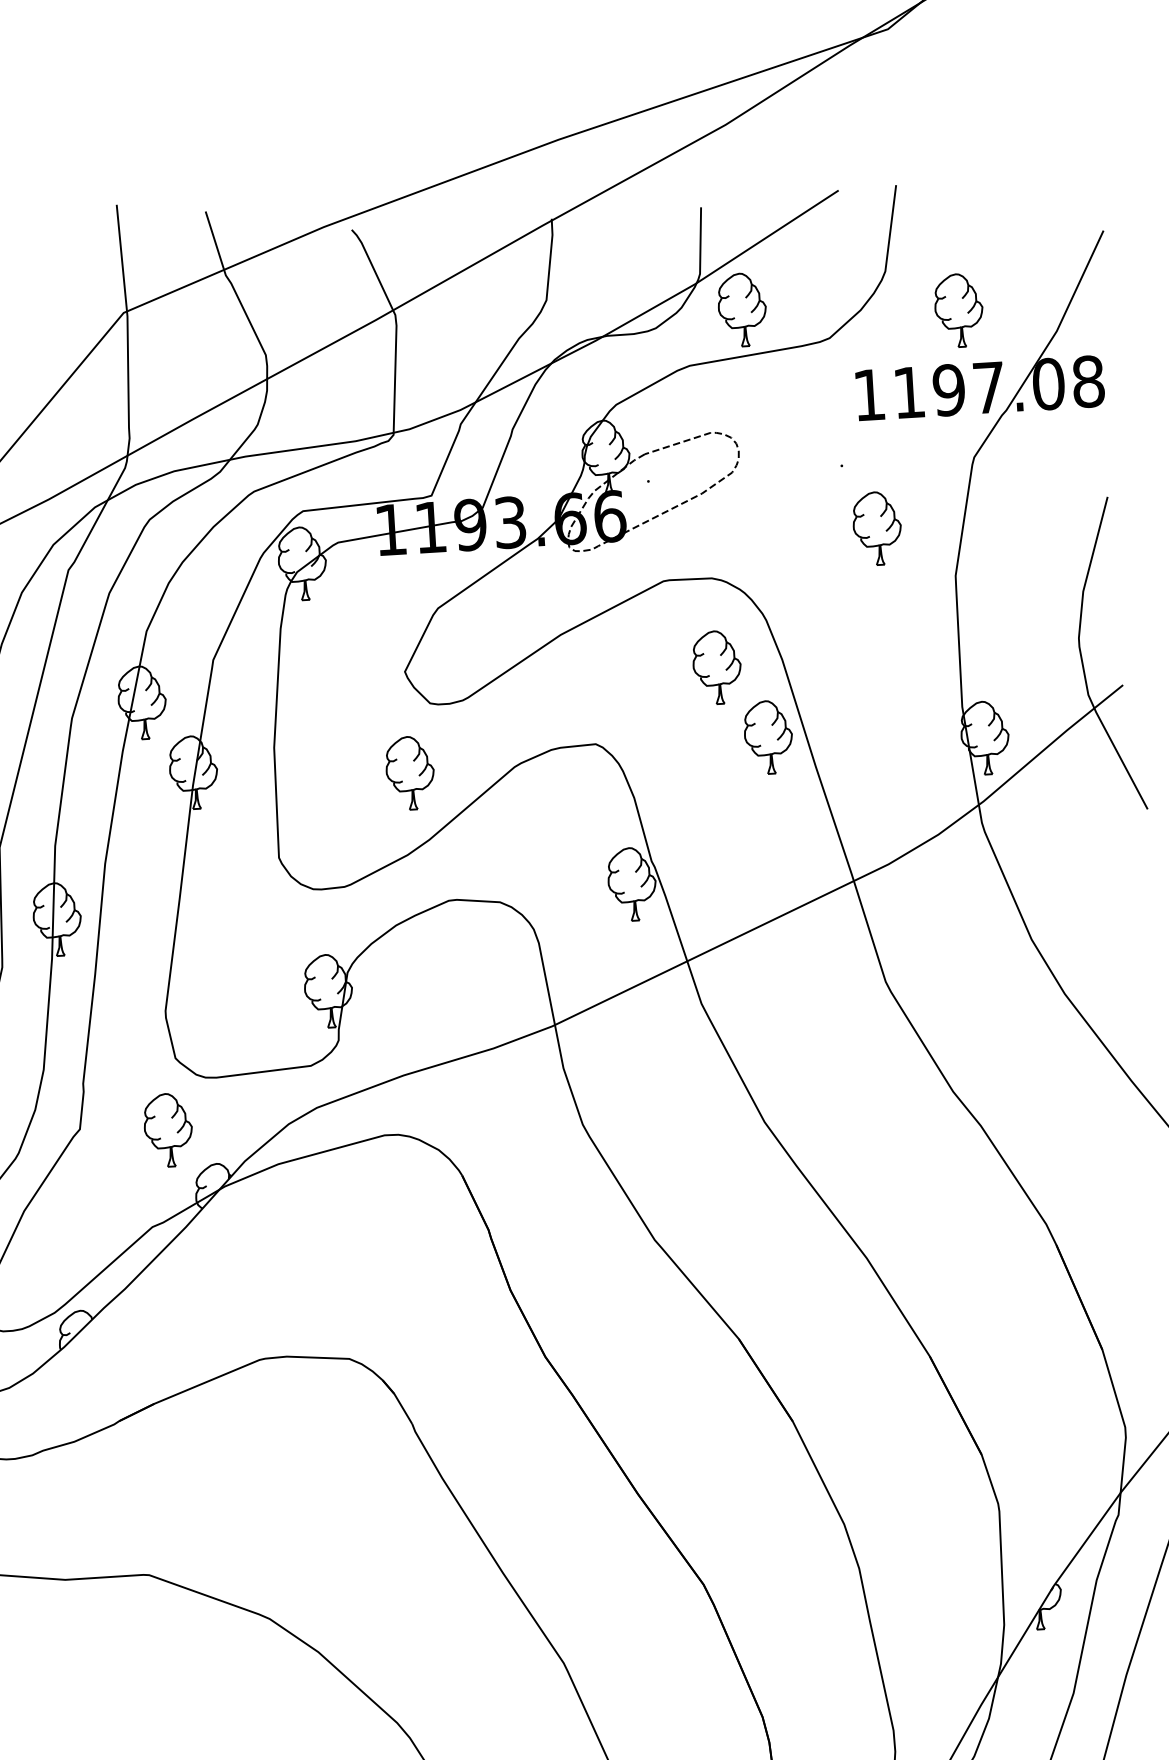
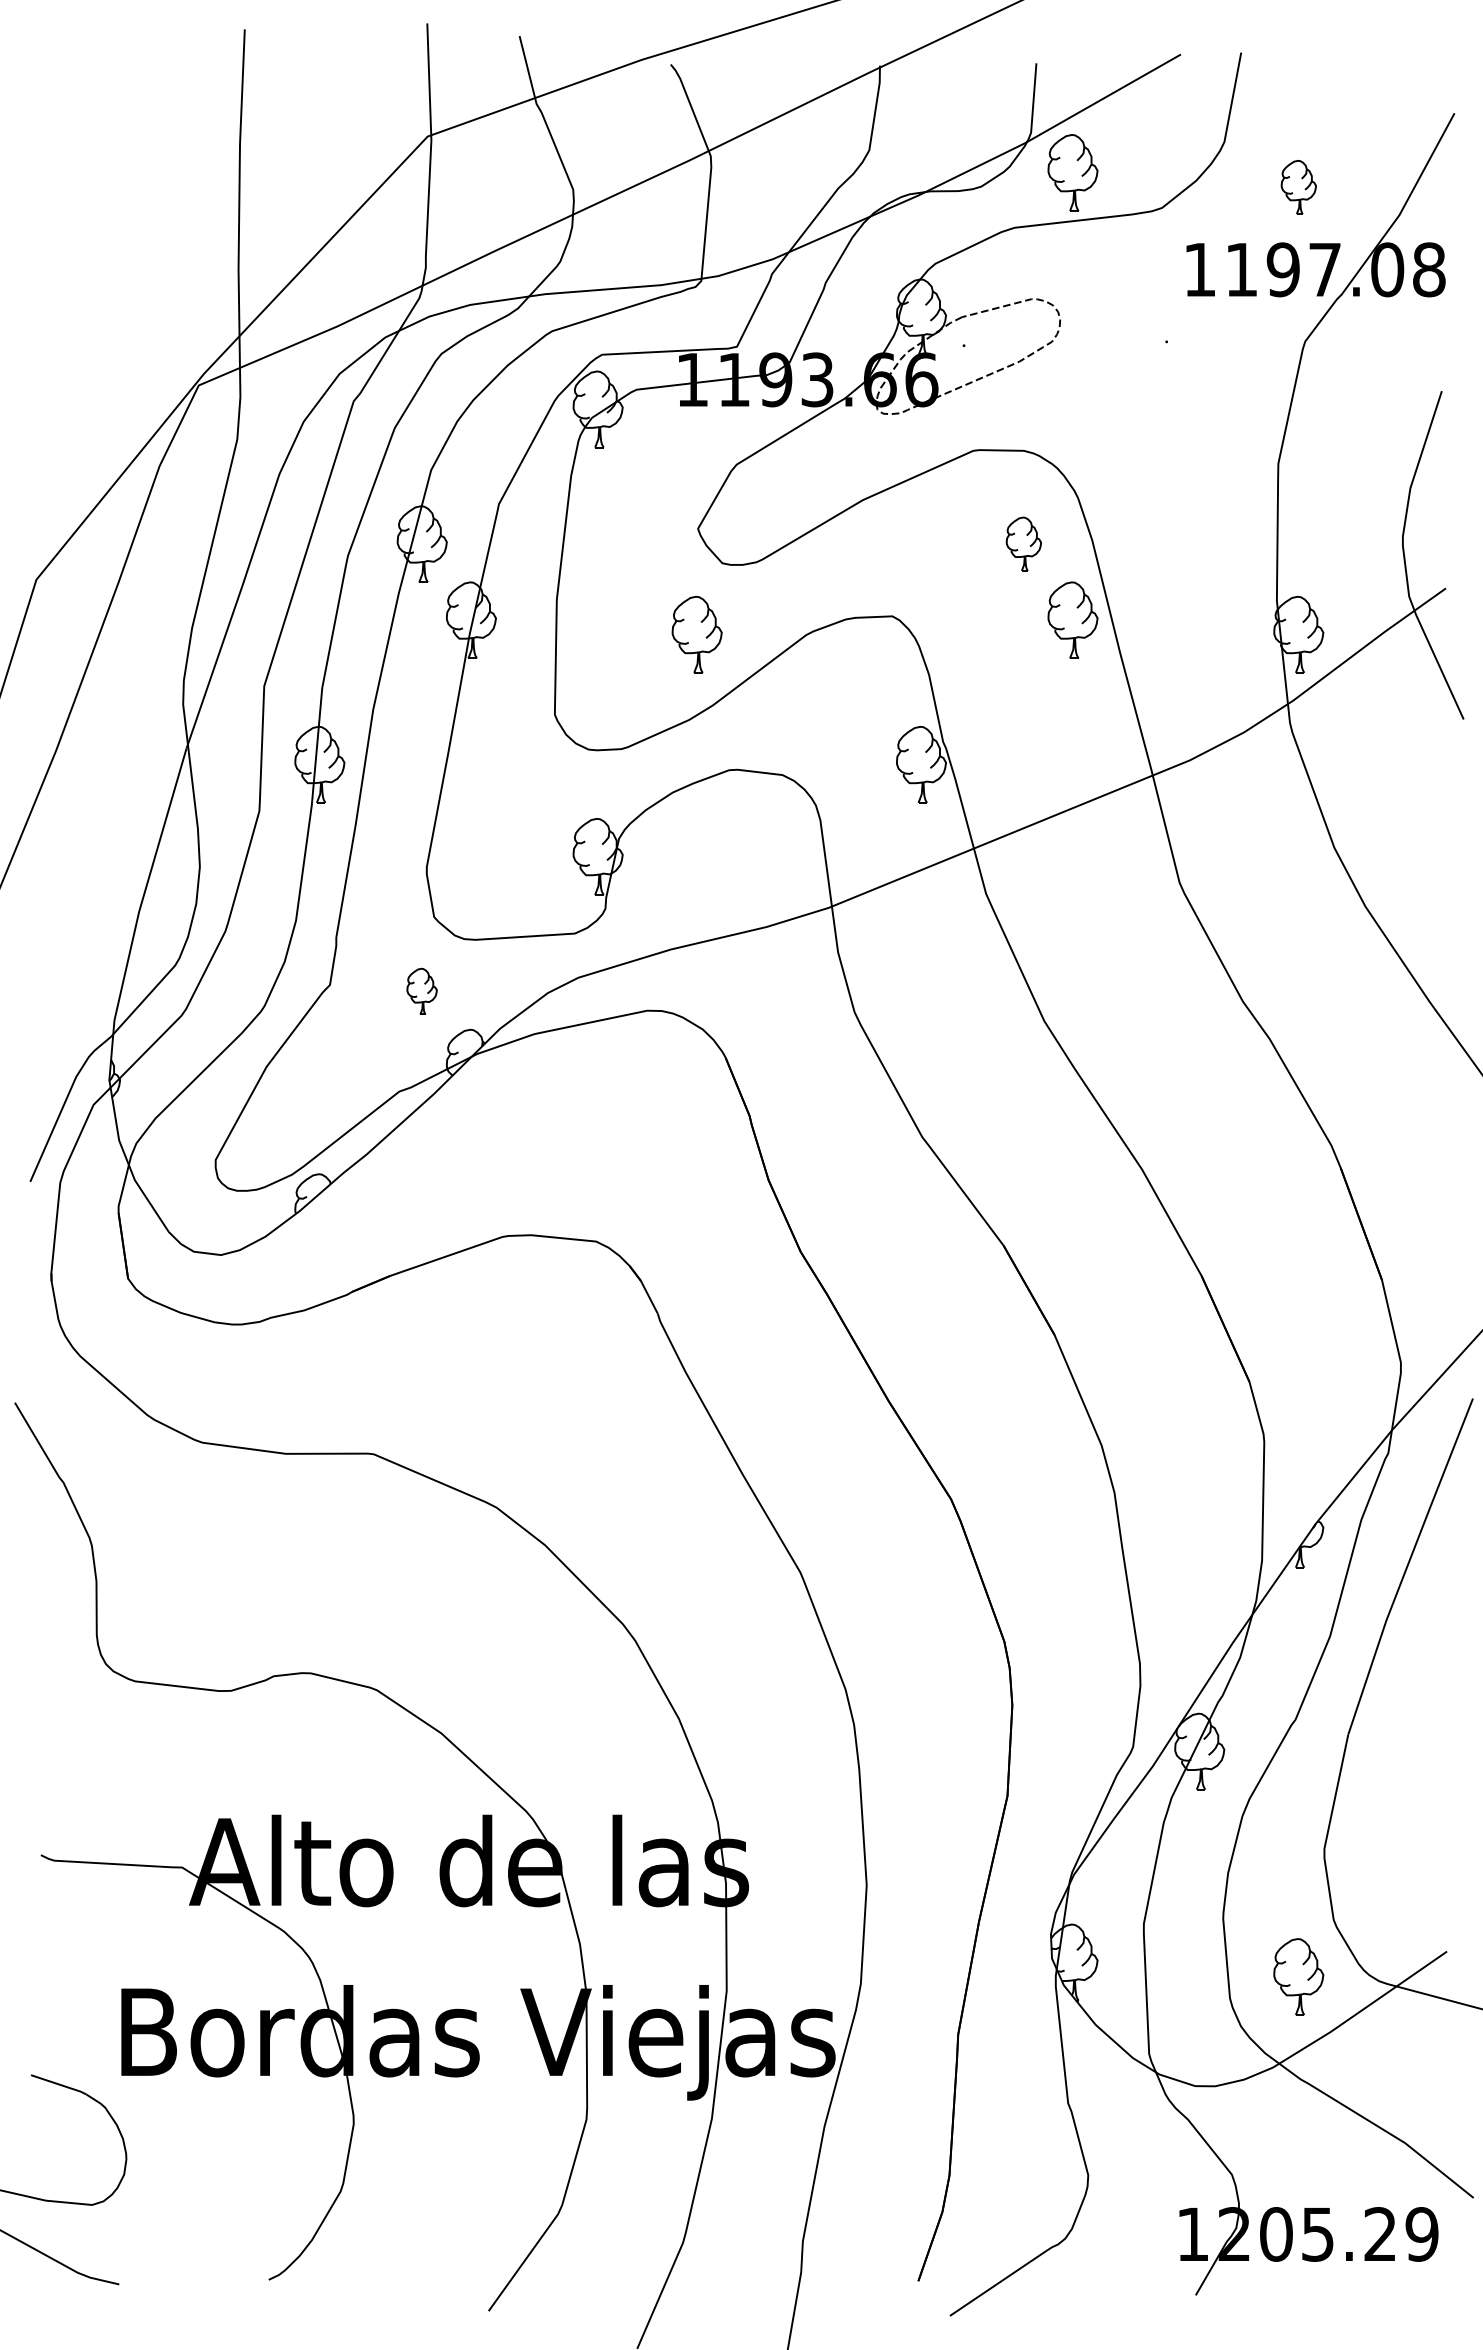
part: (958, 310) -> (1298, 187), size x0.7
part: (877, 528) -> (1199, 409), removed
part: (716, 666) -> (1023, 543), size x0.7
part: (167, 1130) -> (421, 991), size x0.6

